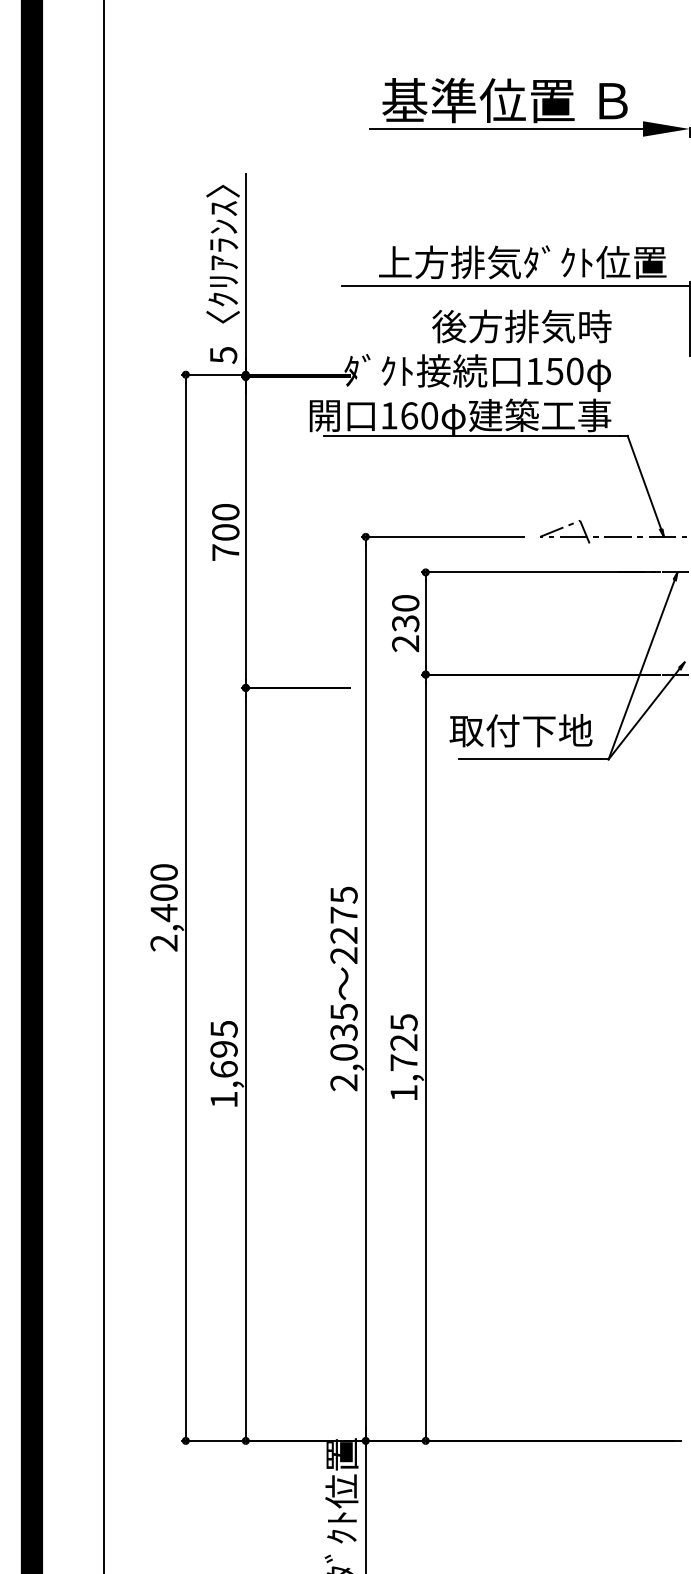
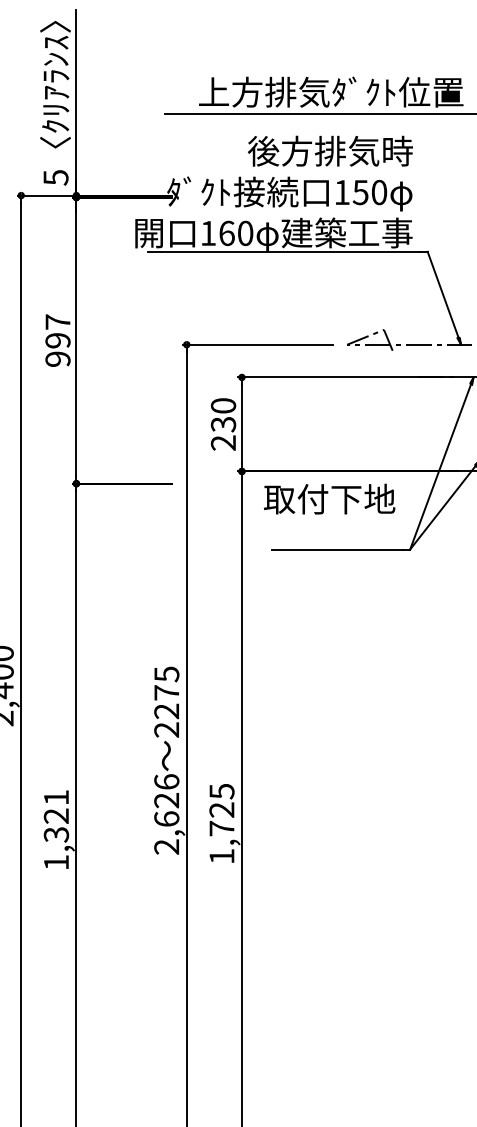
text: (225, 531) -> (57, 339), 700 -> 997
text: (520, 730) -> (329, 498), moved
text: (343, 1031) -> (166, 799), 2,035 -> 2,626
text: (223, 1049) -> (55, 816), 1,695 -> 1,321

